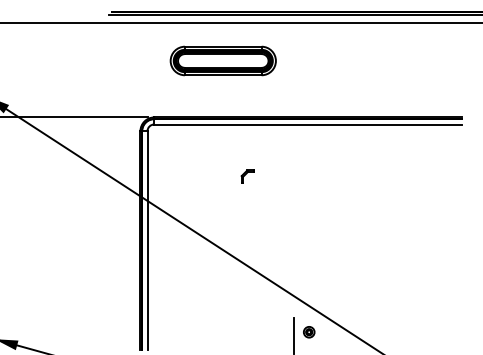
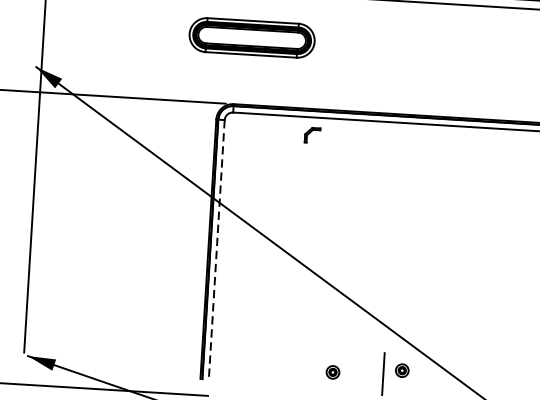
part: (222, 60) -> (251, 37), moved
part: (247, 176) -> (312, 135), moved
line: (147, 240) -> (216, 249), solid -> dashed
part: (251, 337) -> (333, 372), added

